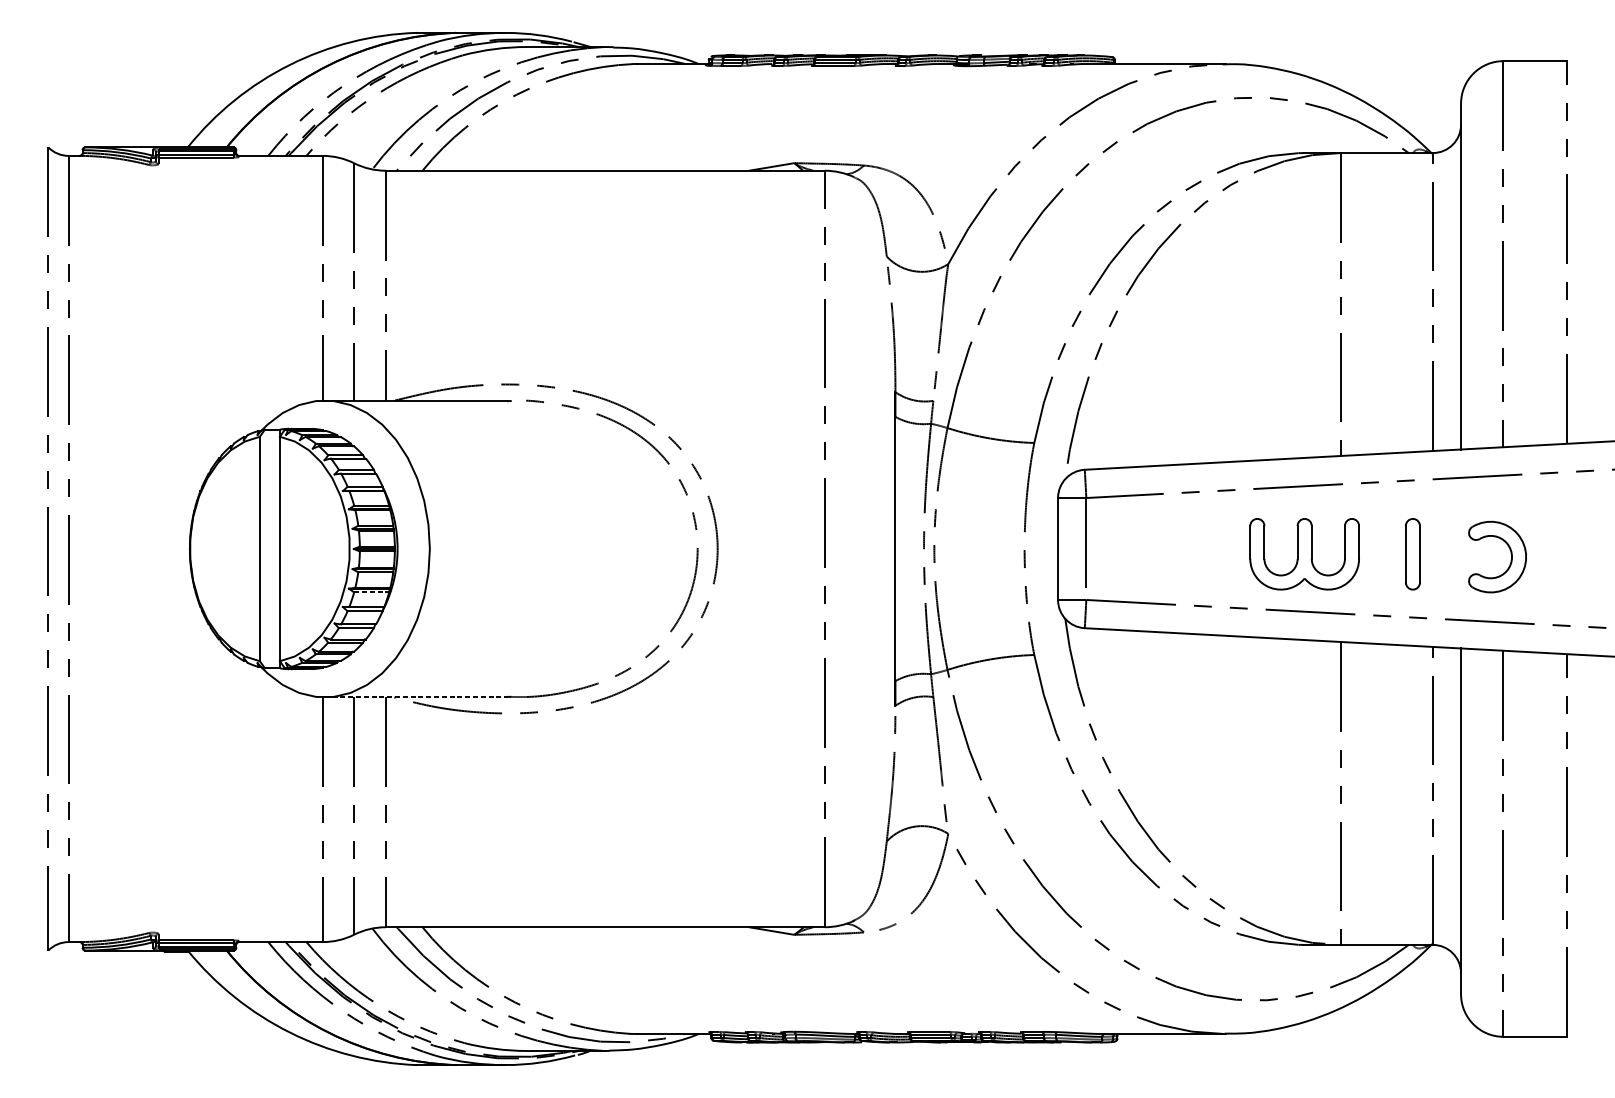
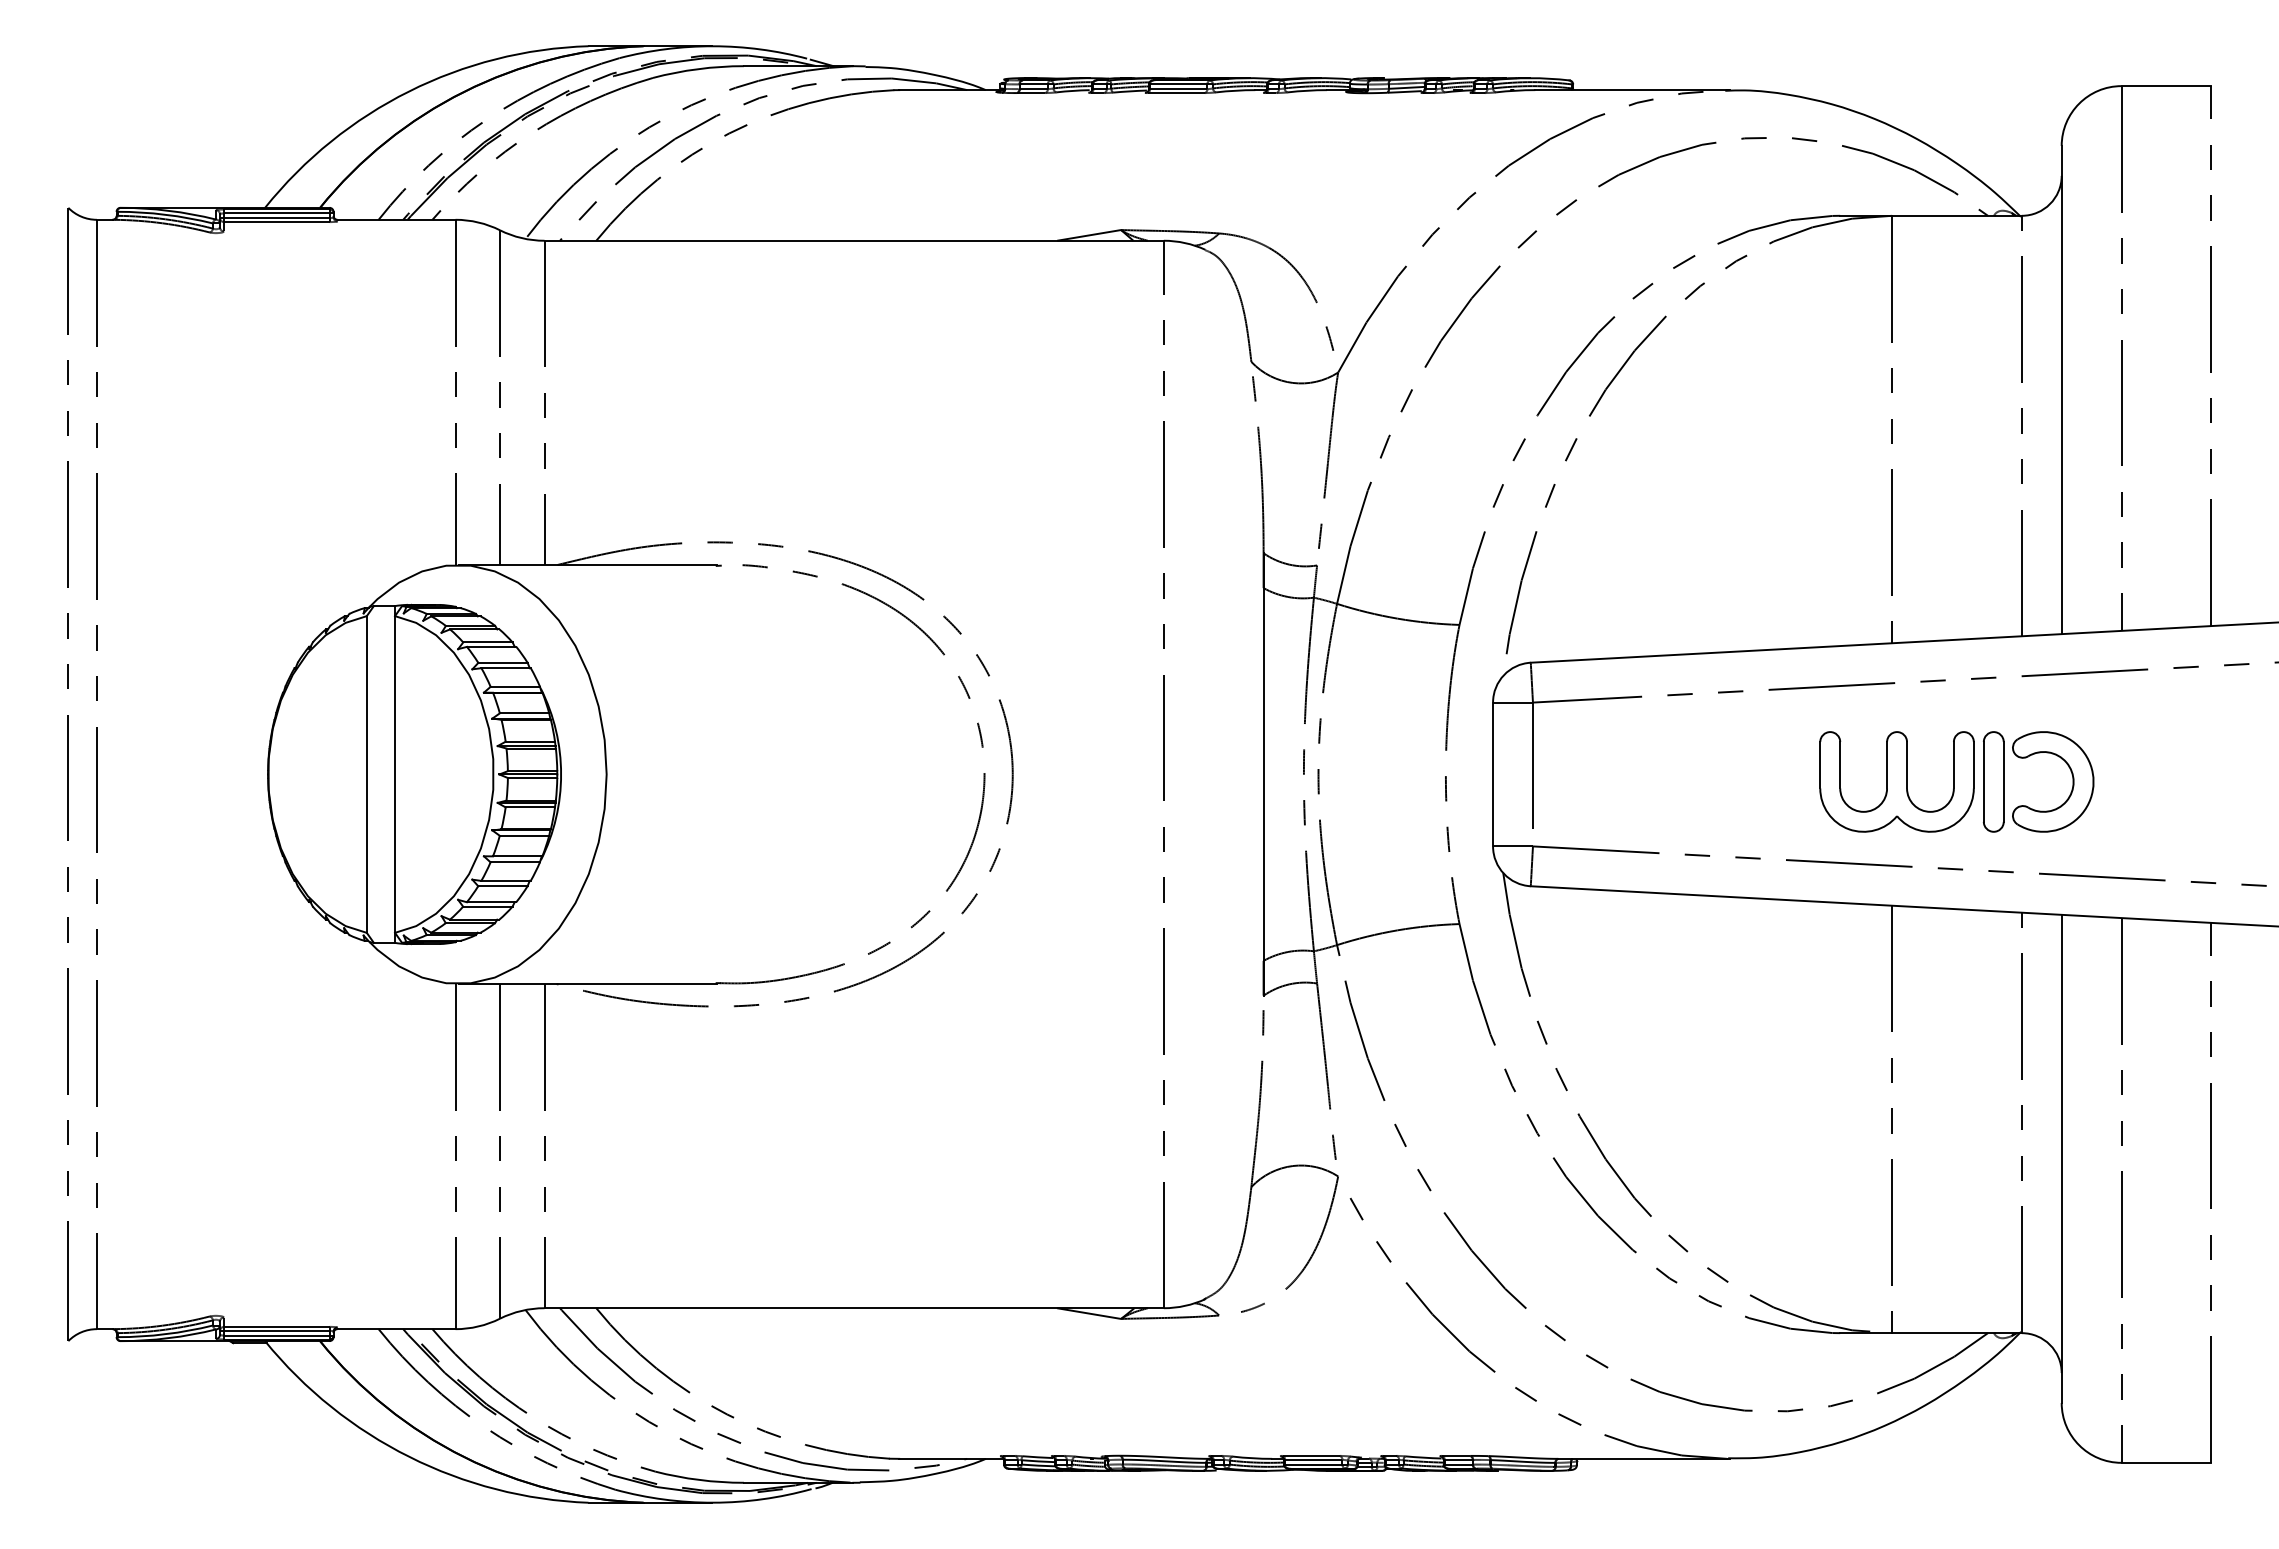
part: (1304, 553) -> (1896, 781), moved
part: (1511, 556) -> (2072, 781), moved
line: (371, 592) -> (524, 835), dashed -> solid
line: (417, 697) -> (588, 983), dashed -> solid

